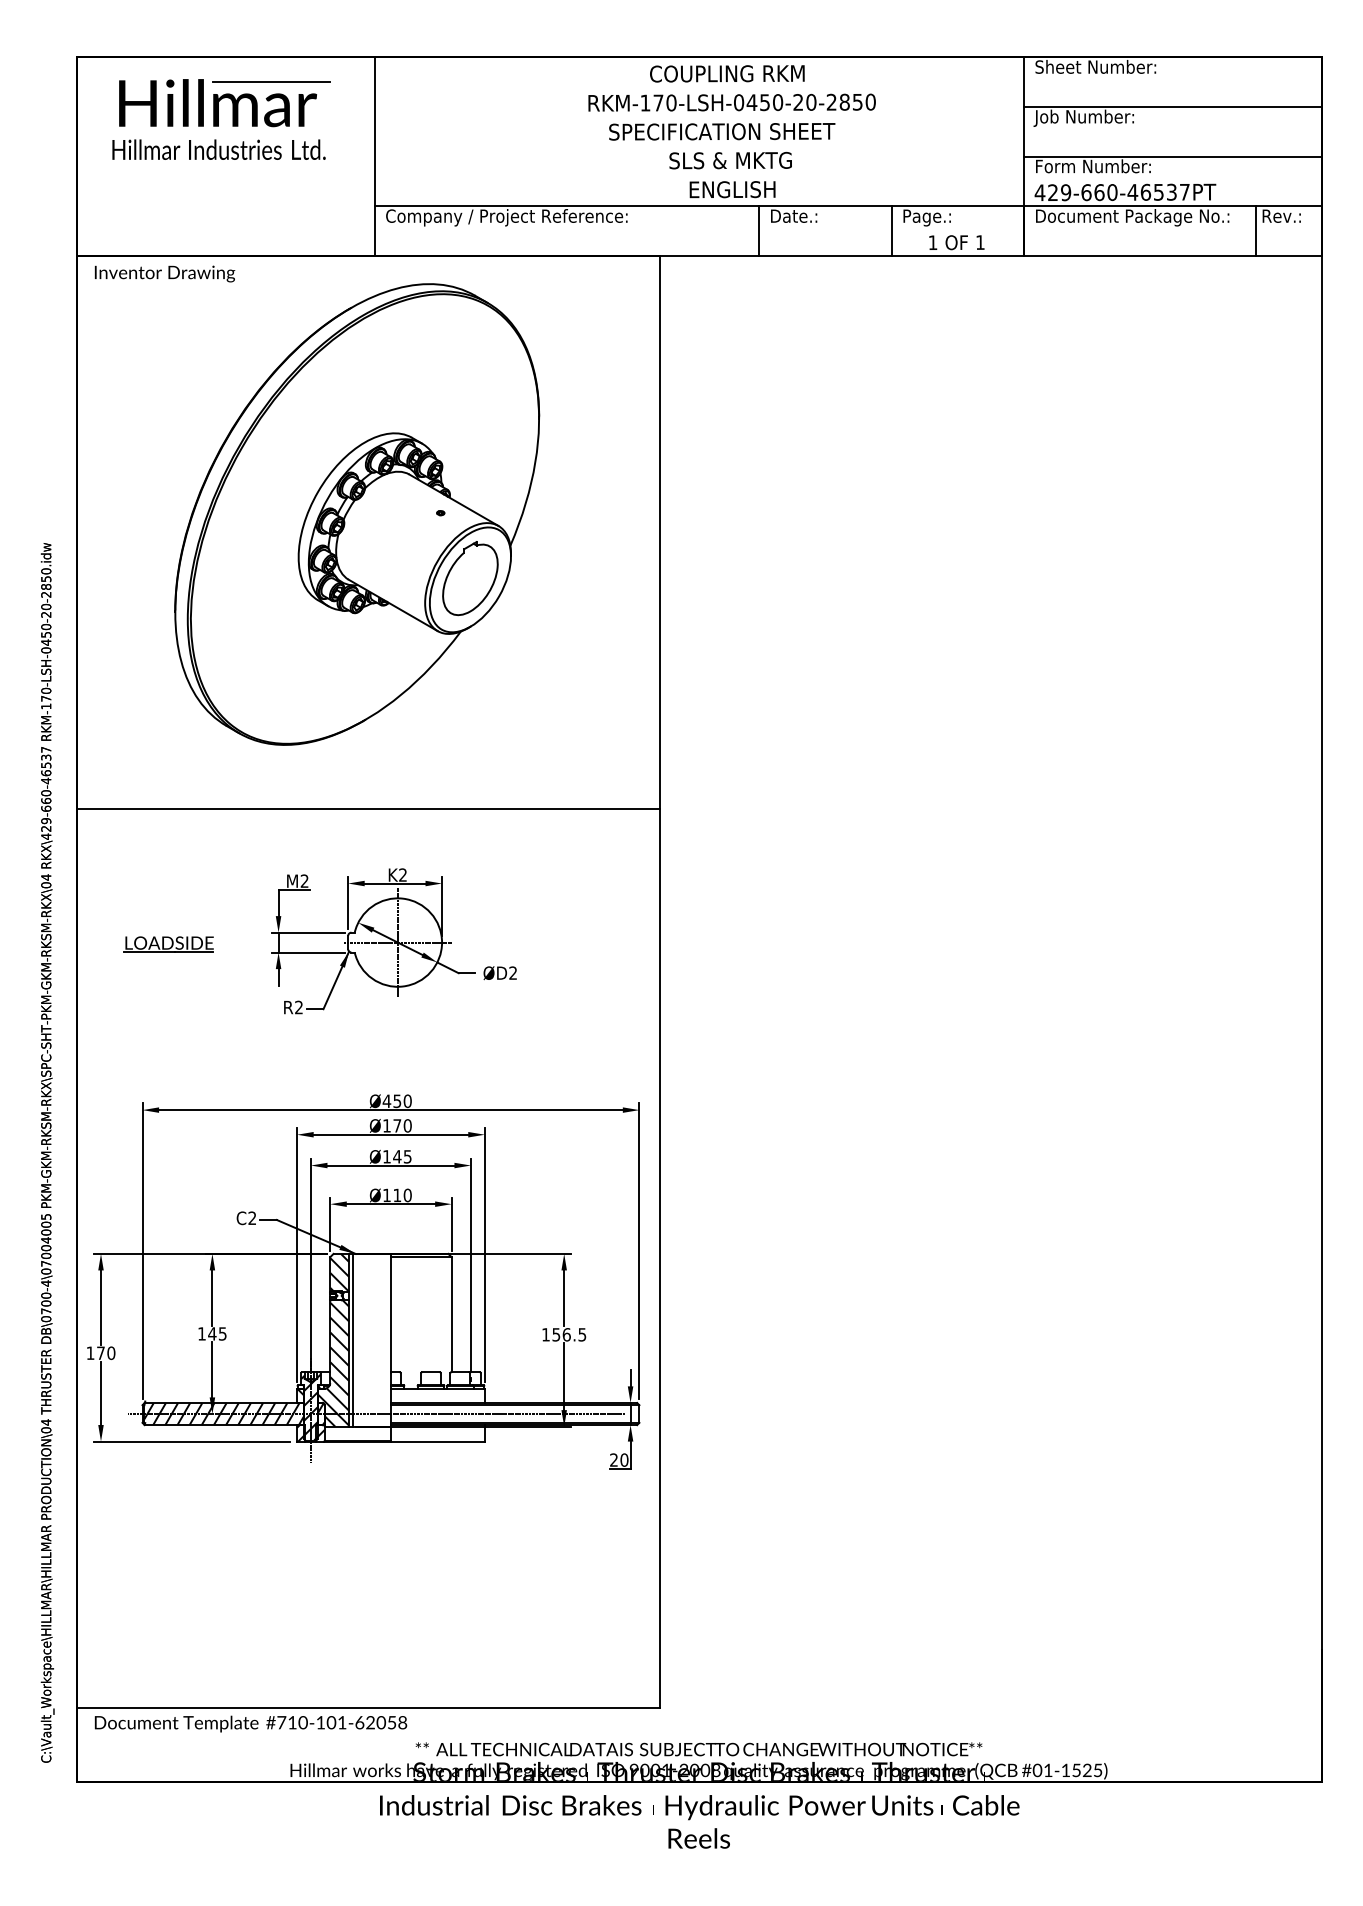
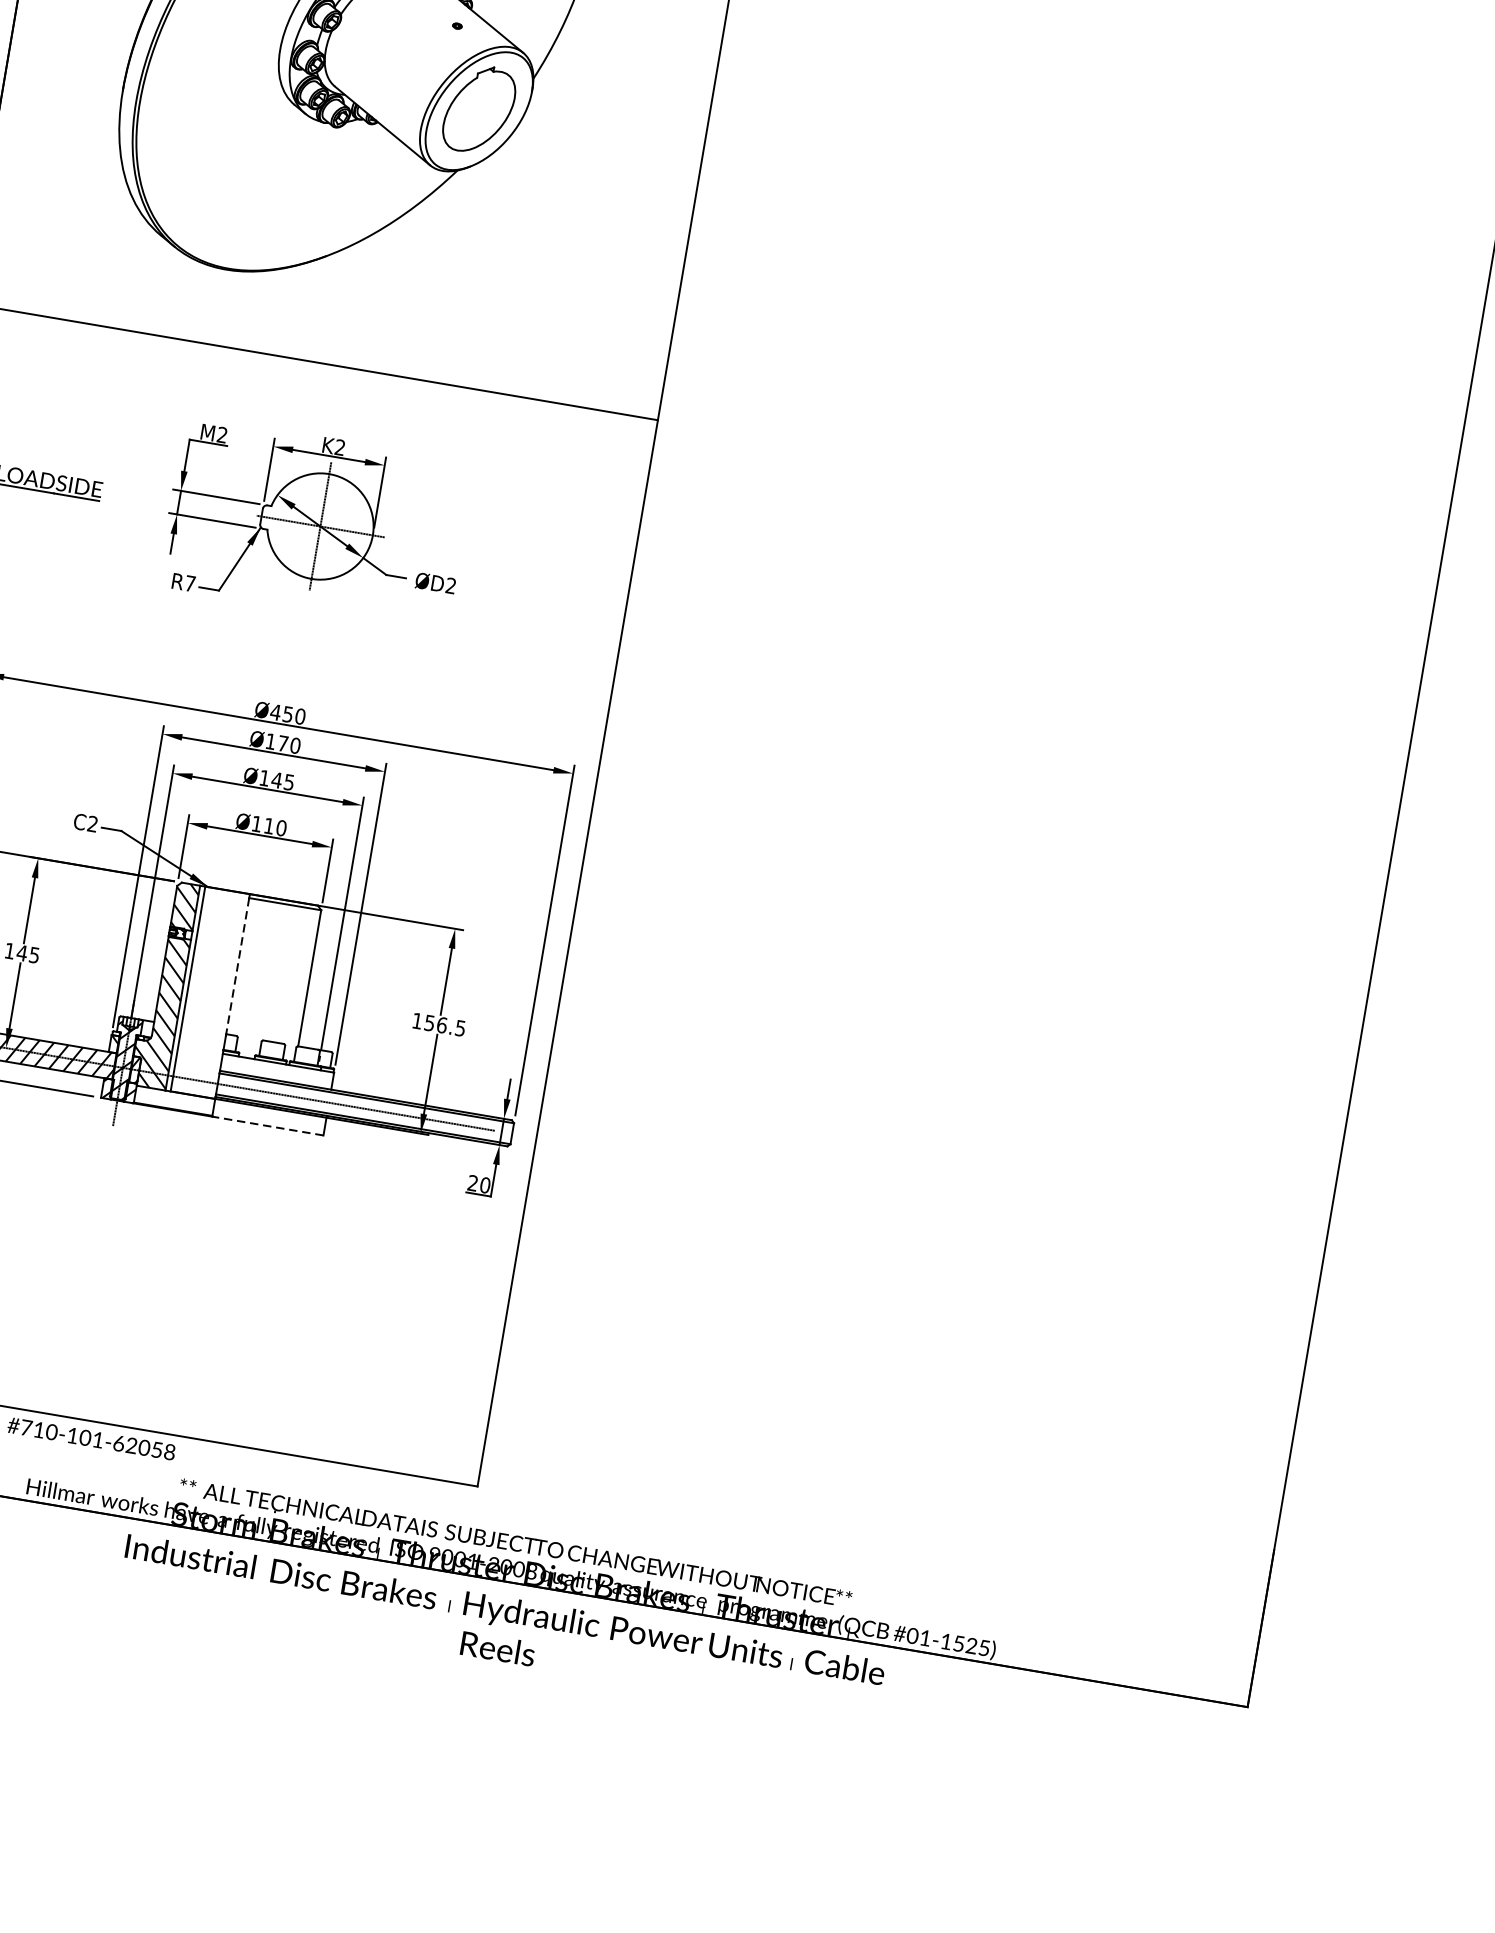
text: (298, 1007) -> (189, 583), R2 -> R7
line: (390, 1315) -> (237, 967), solid -> dashed
line: (437, 1441) -> (267, 1125), solid -> dashed

